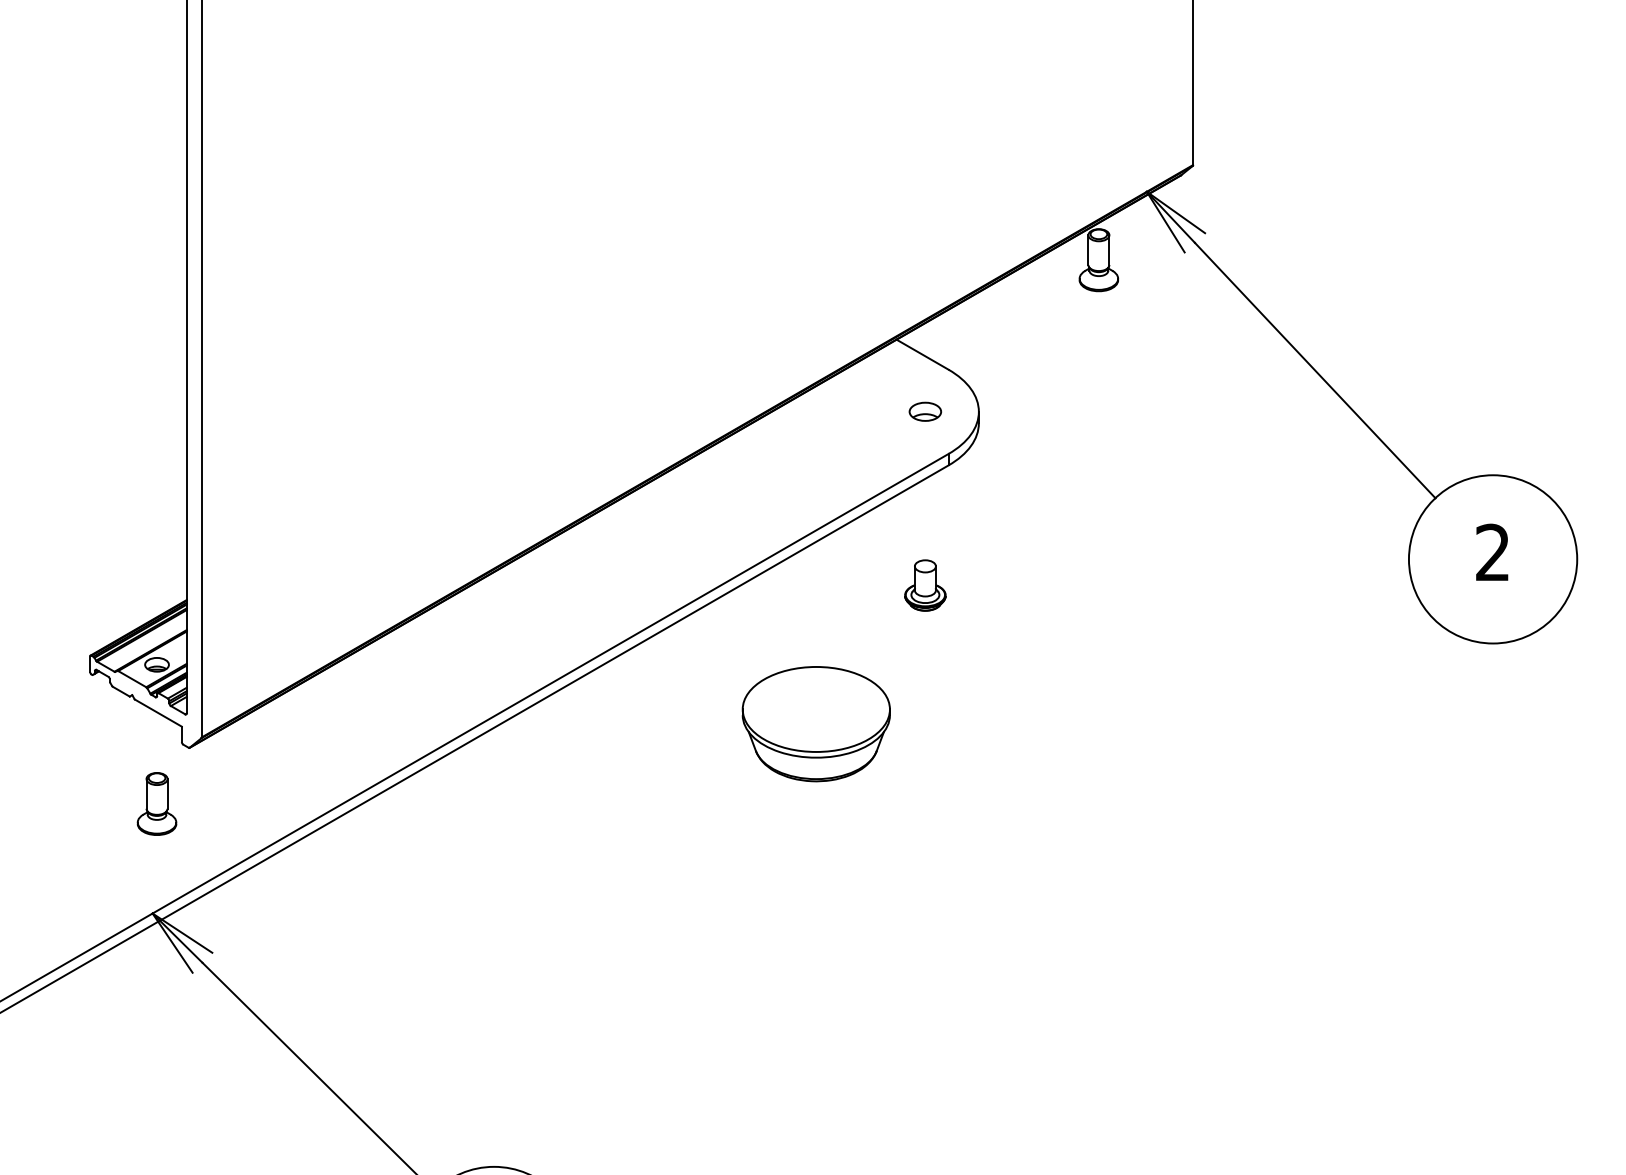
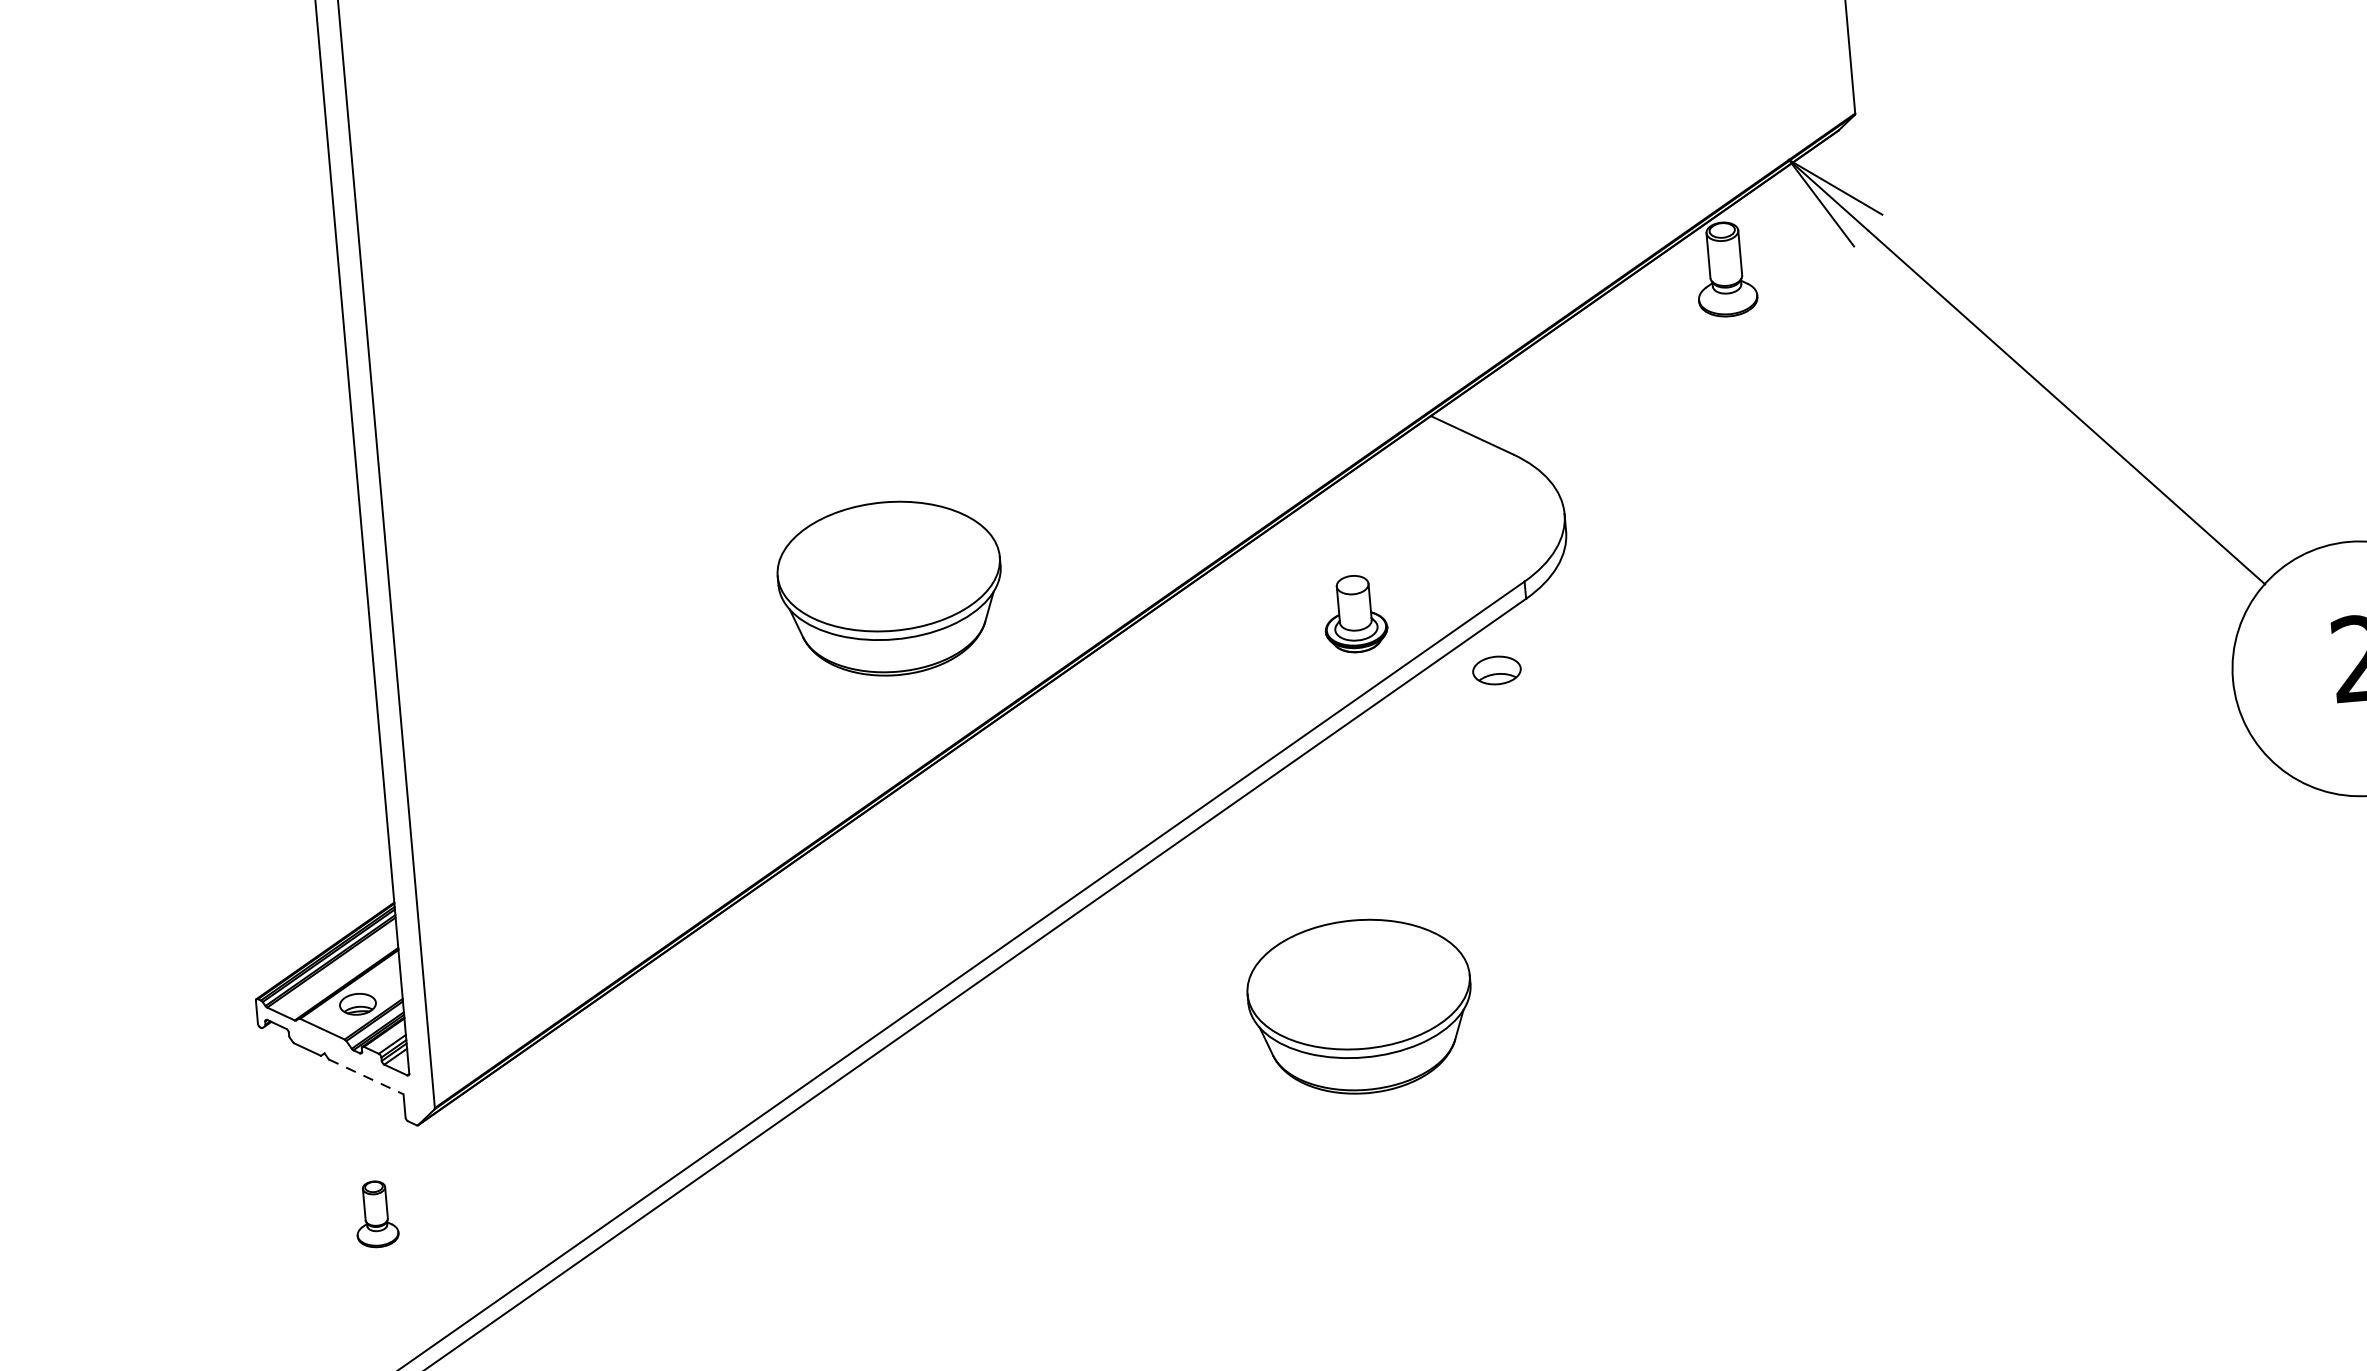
part: (924, 411) -> (1495, 670), moved
part: (530, 422) -> (889, 589), added
part: (925, 585) -> (1355, 613), moved
line: (158, 713) -> (366, 1077), solid -> dashed
part: (156, 803) -> (375, 1213), size x0.7

